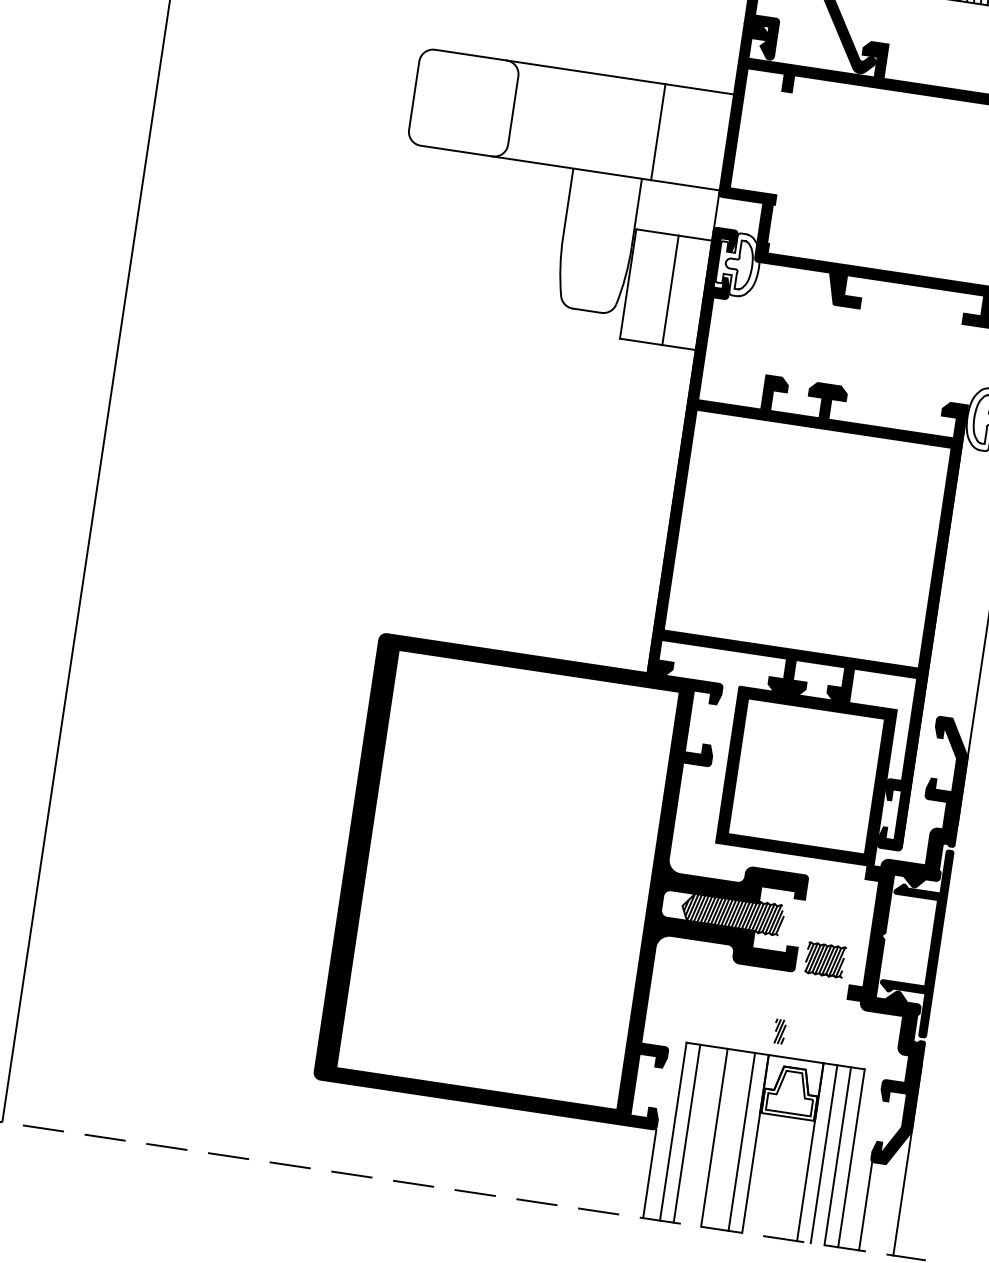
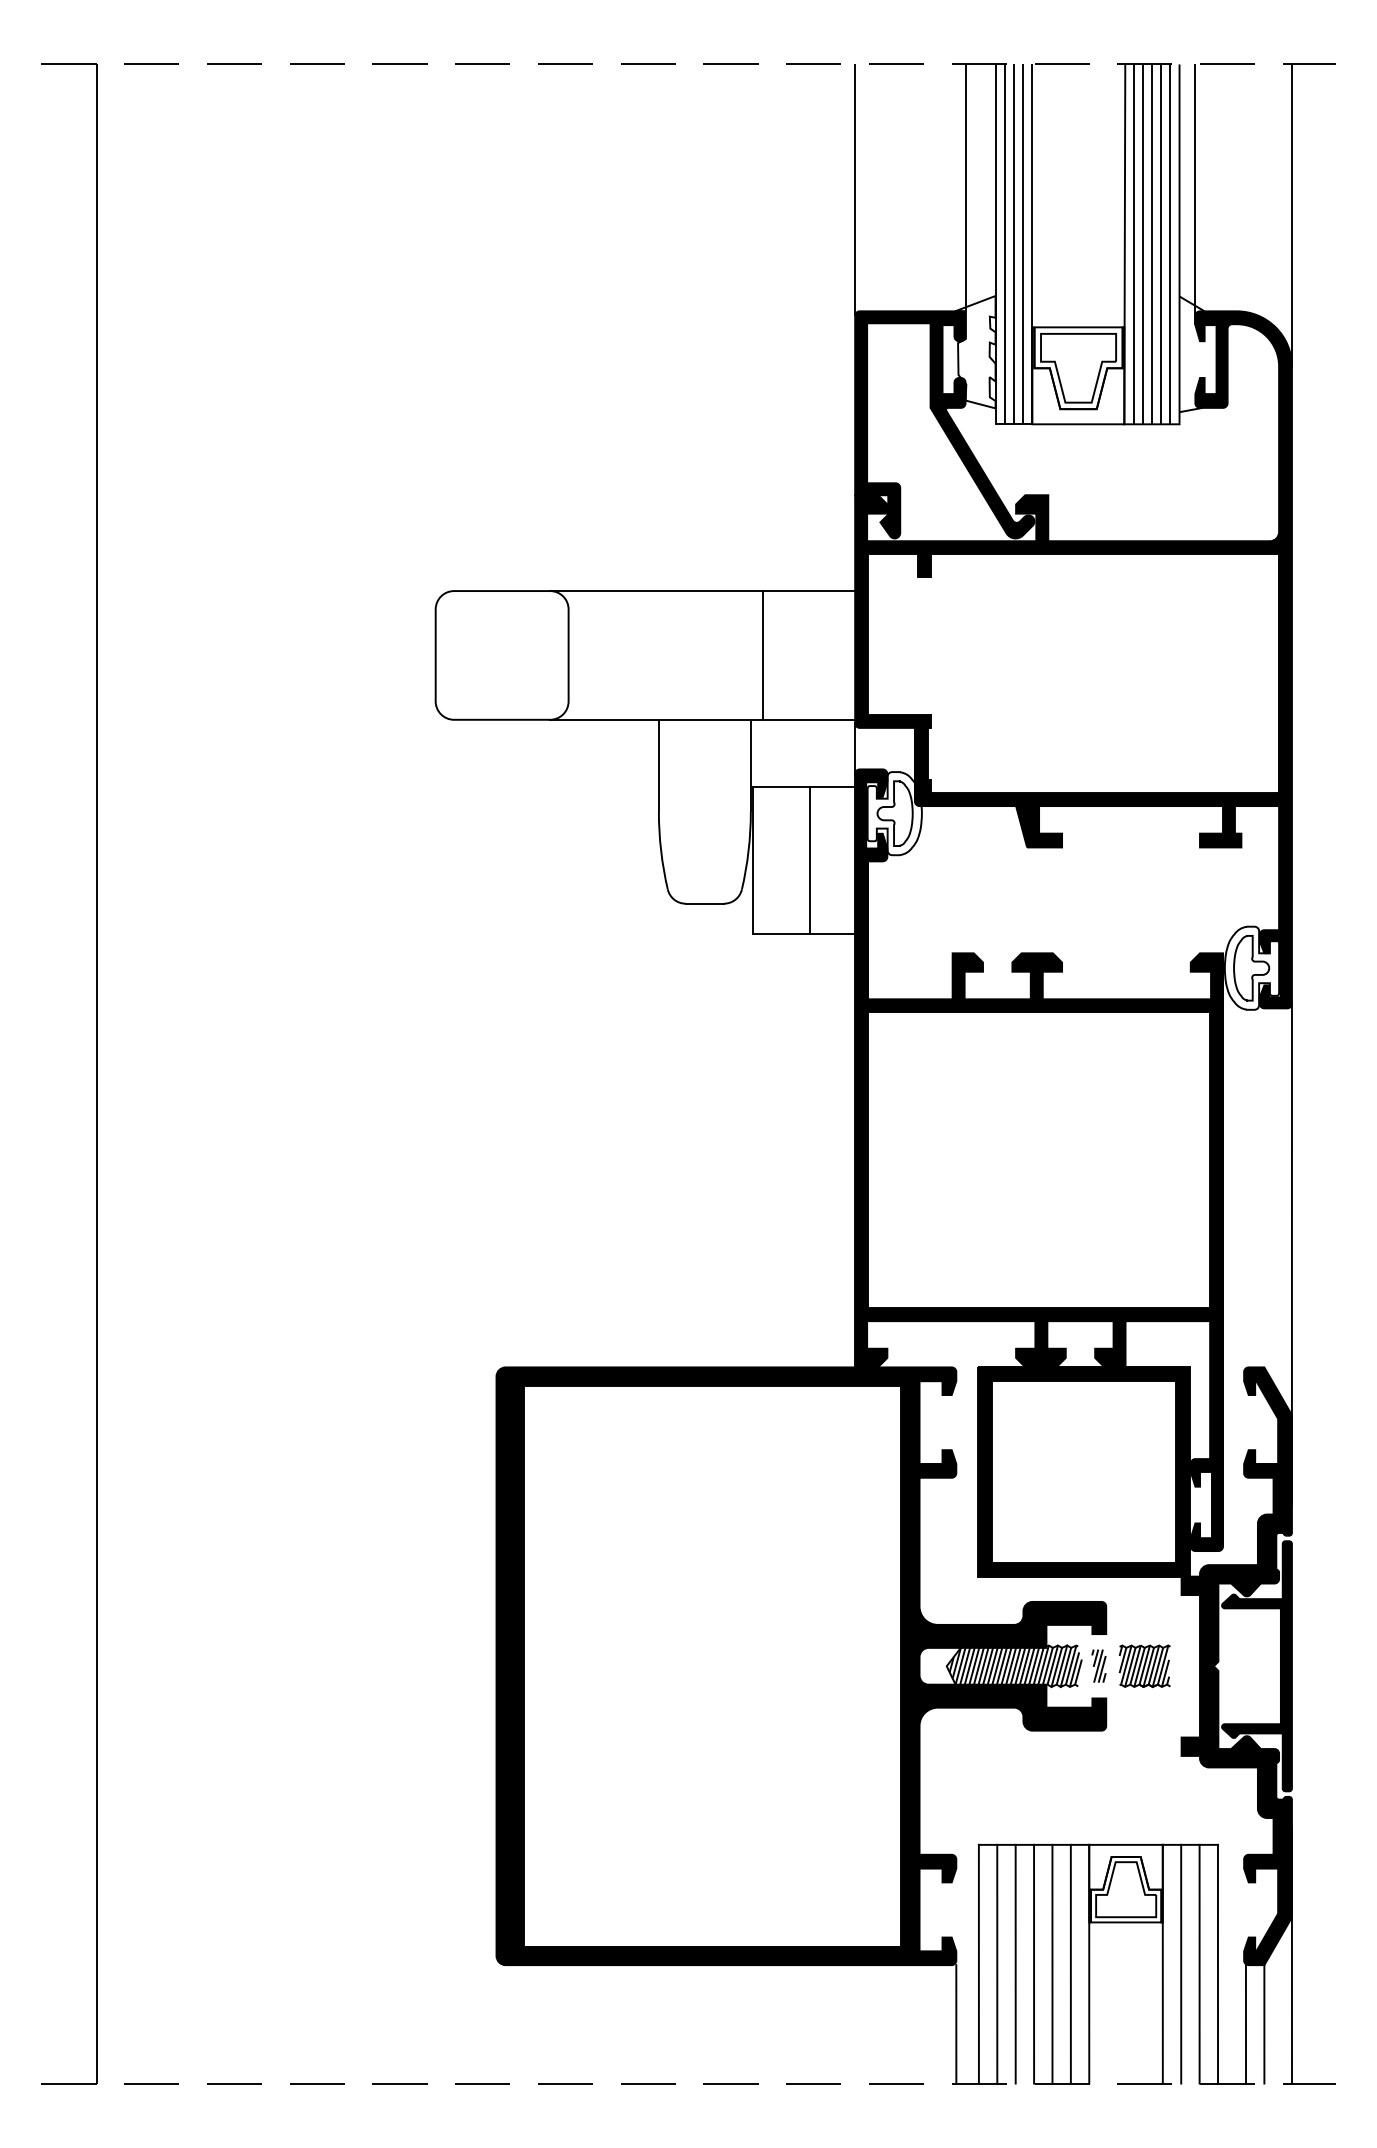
part: (825, 960) -> (1144, 1666), moved
part: (779, 1031) -> (1098, 1665), moved
line: (700, 1135) -> (1015, 1963), added
line: (728, 1139) -> (1052, 1963), added
line: (879, 1208) -> (1264, 2024), added

